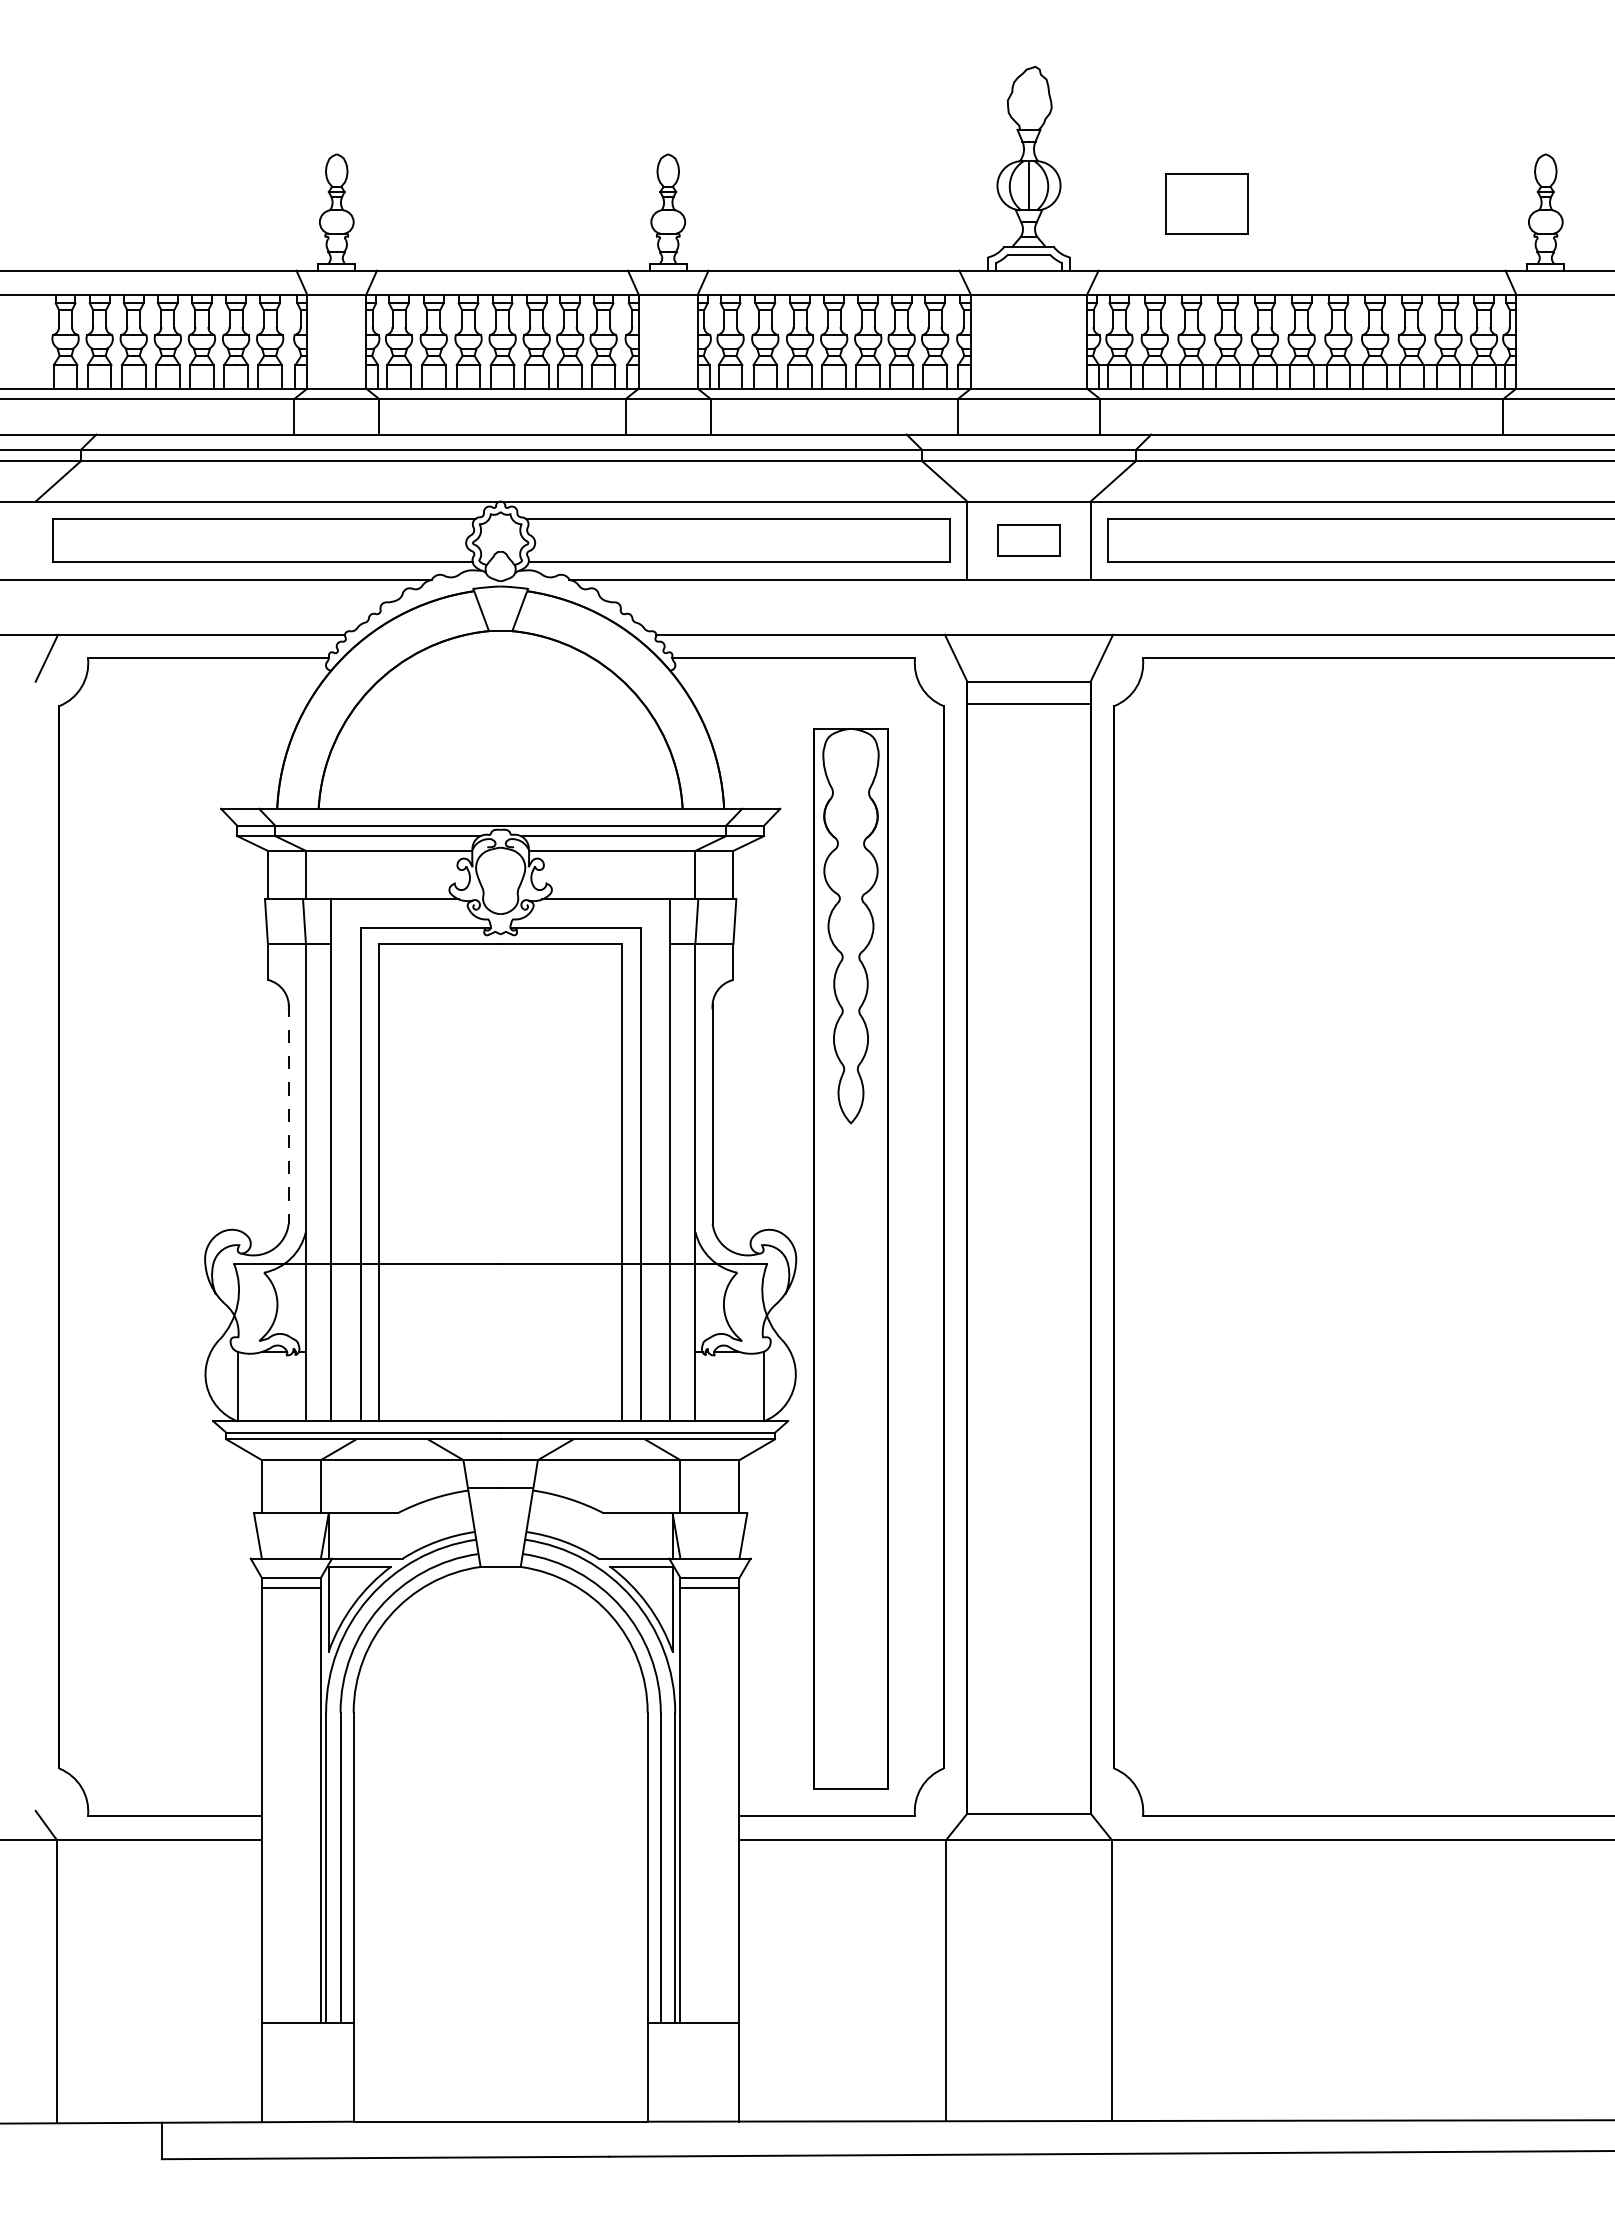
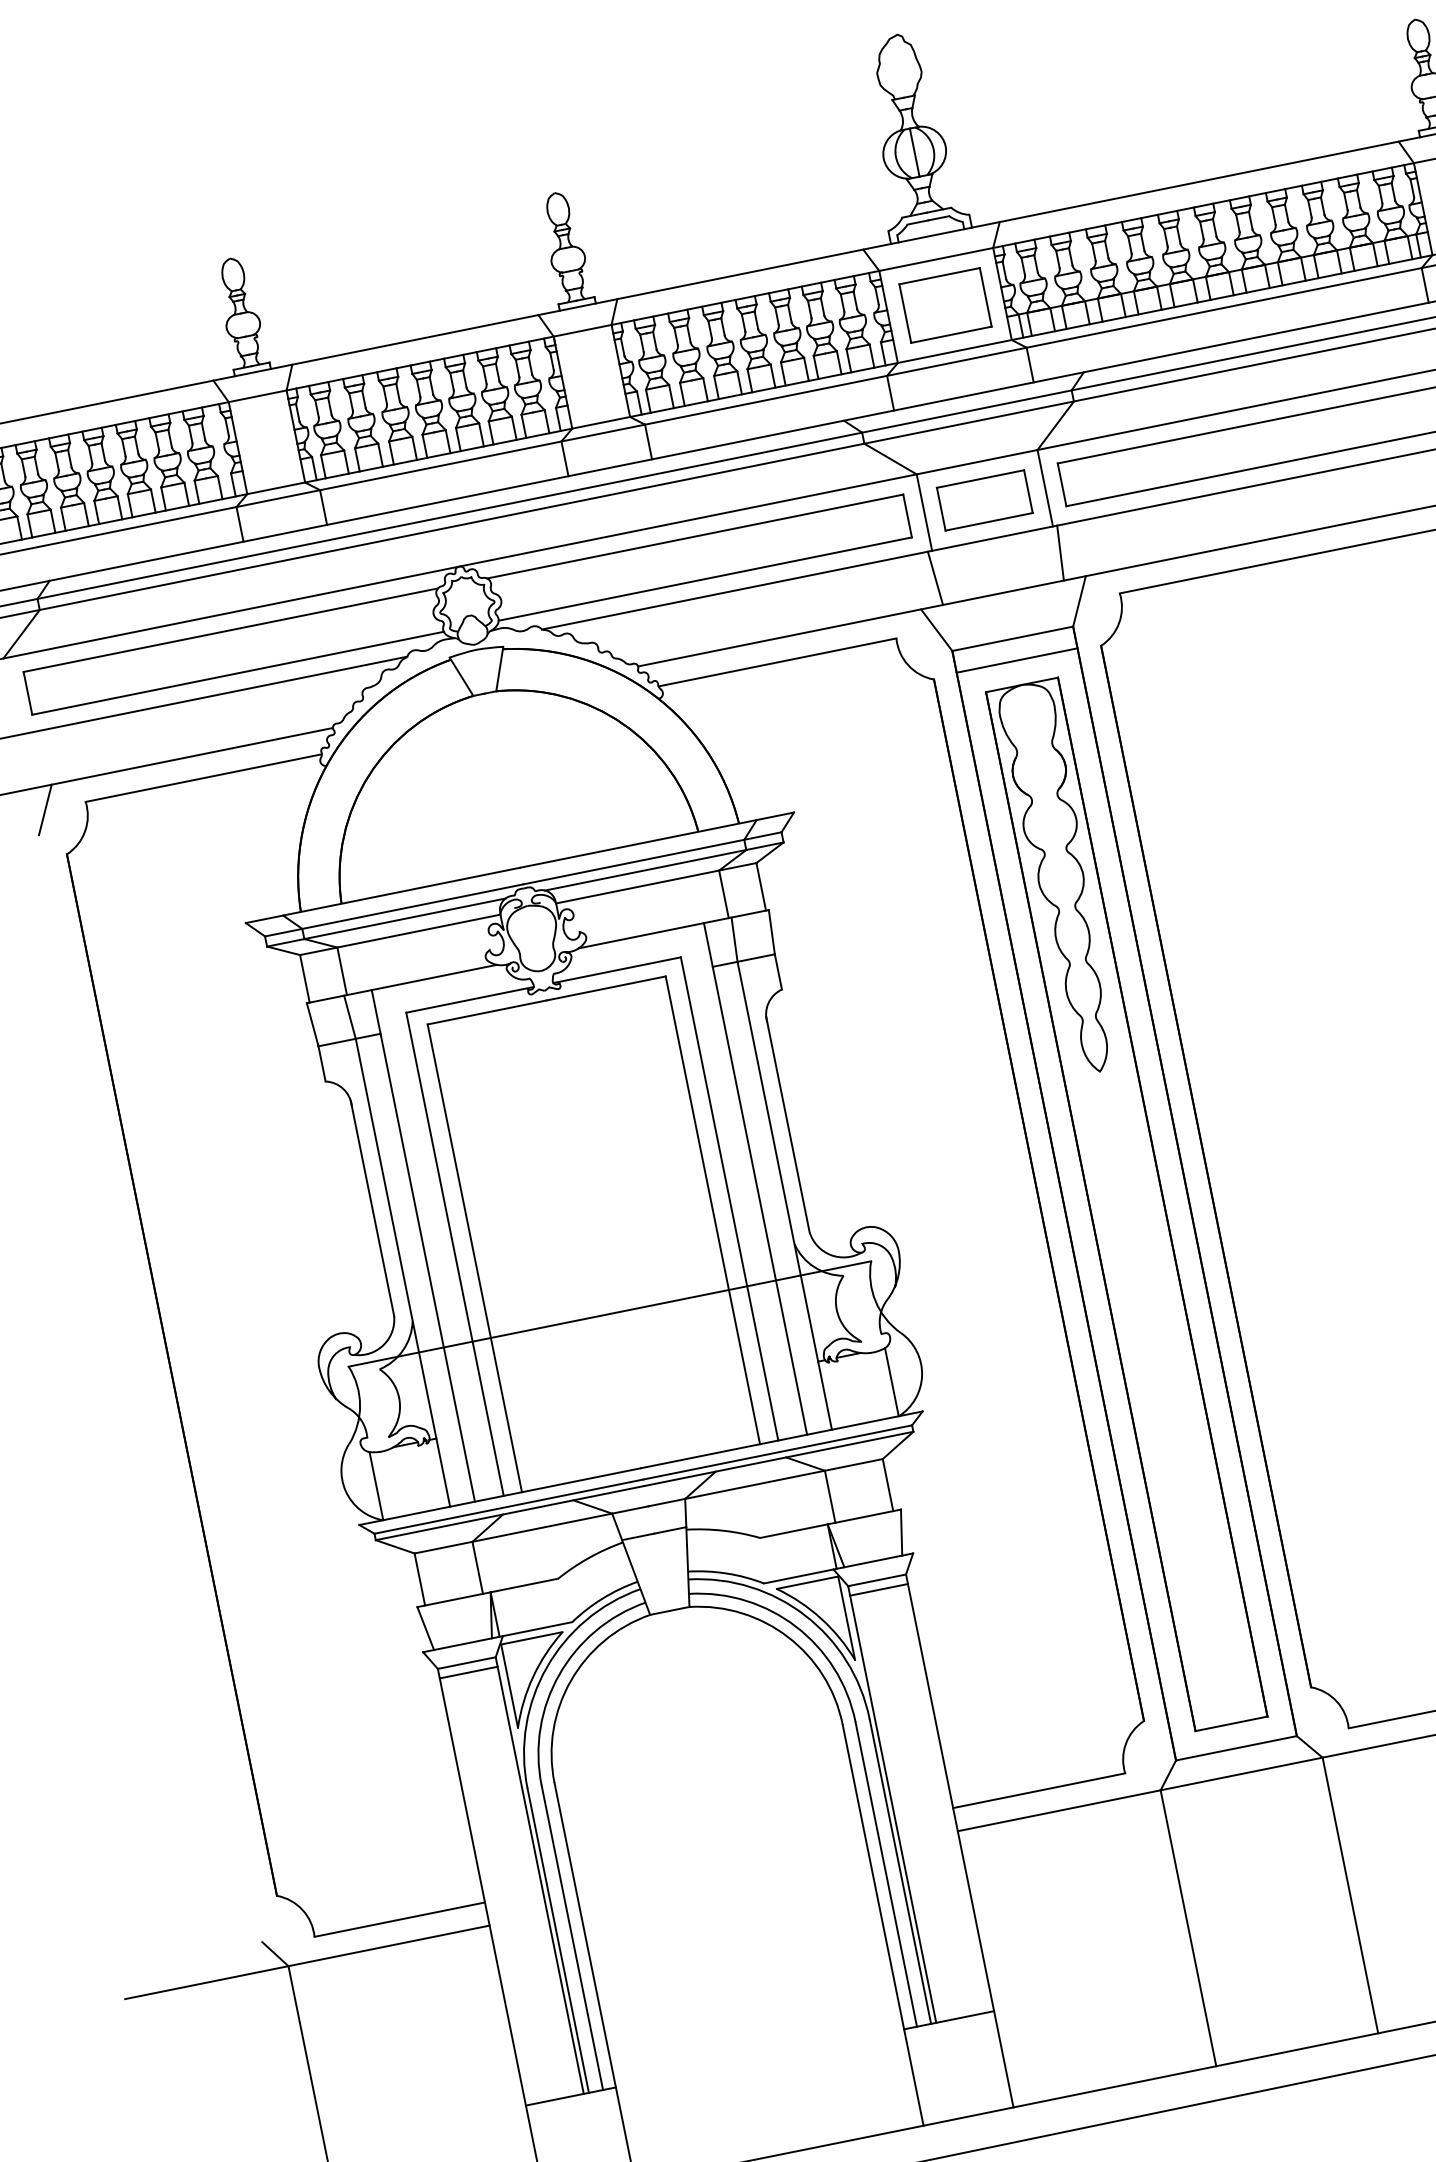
part: (1206, 203) -> (944, 305), moved
part: (1028, 540) -> (984, 500), size x1.43
line: (965, 606) -> (935, 577), added
line: (1092, 606) -> (1060, 552), added
line: (288, 1113) -> (372, 1208), dashed -> solid
part: (850, 1258) -> (1126, 1204), moved

